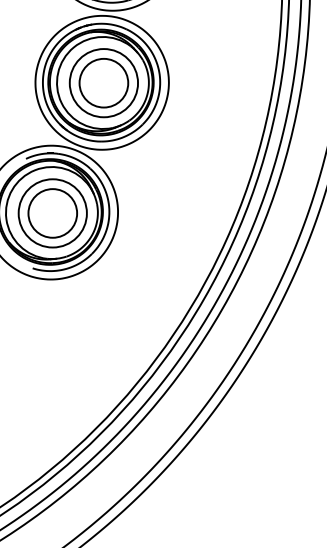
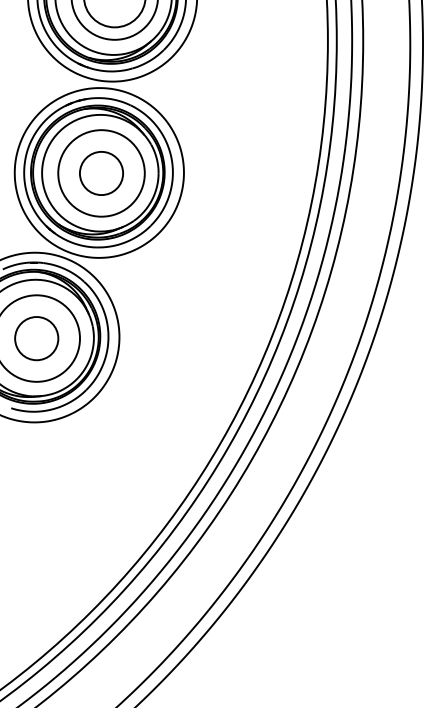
circle: (103, 83) -> (101, 173), size x0.7
circle: (52, 213) -> (36, 338), size x0.7

